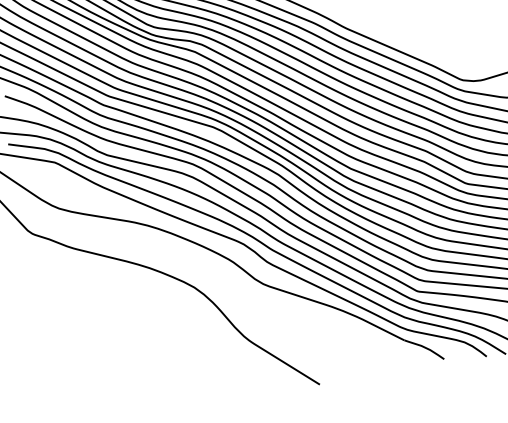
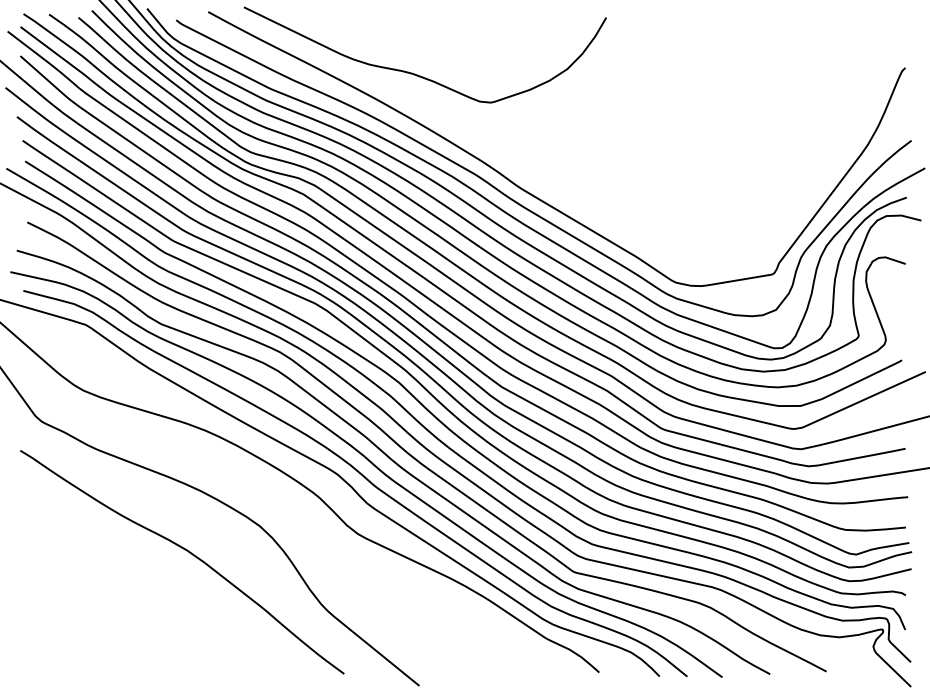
curve: (147, 312) -> (189, 553), added

